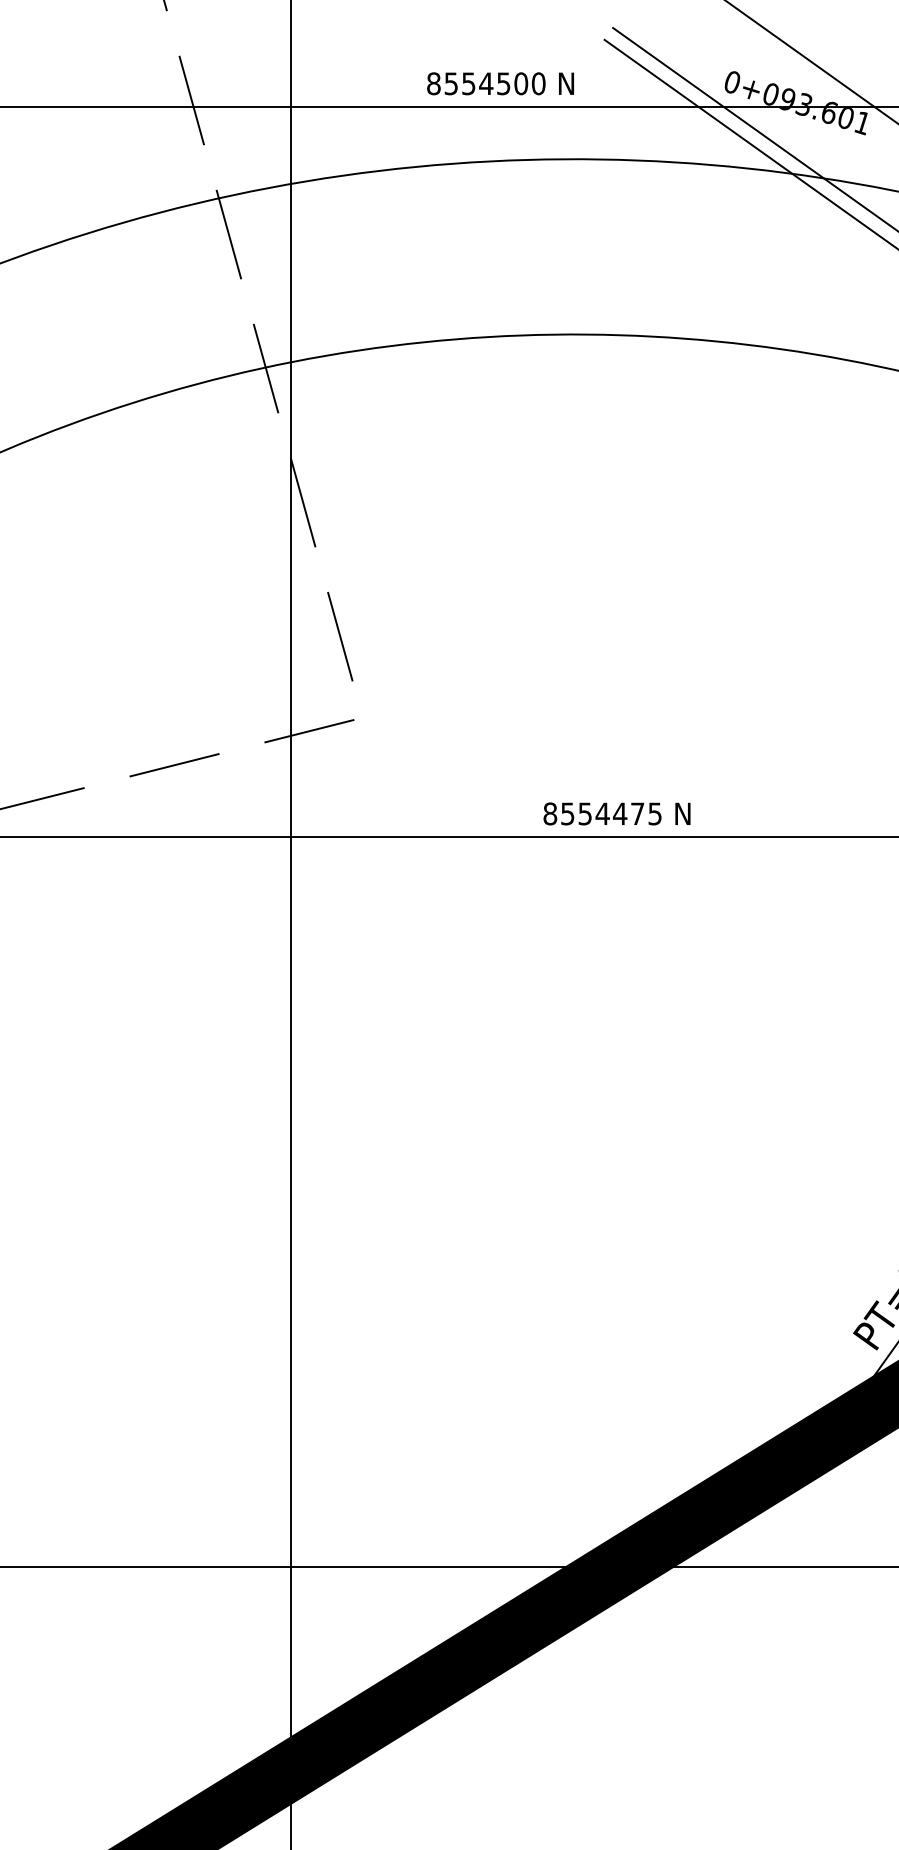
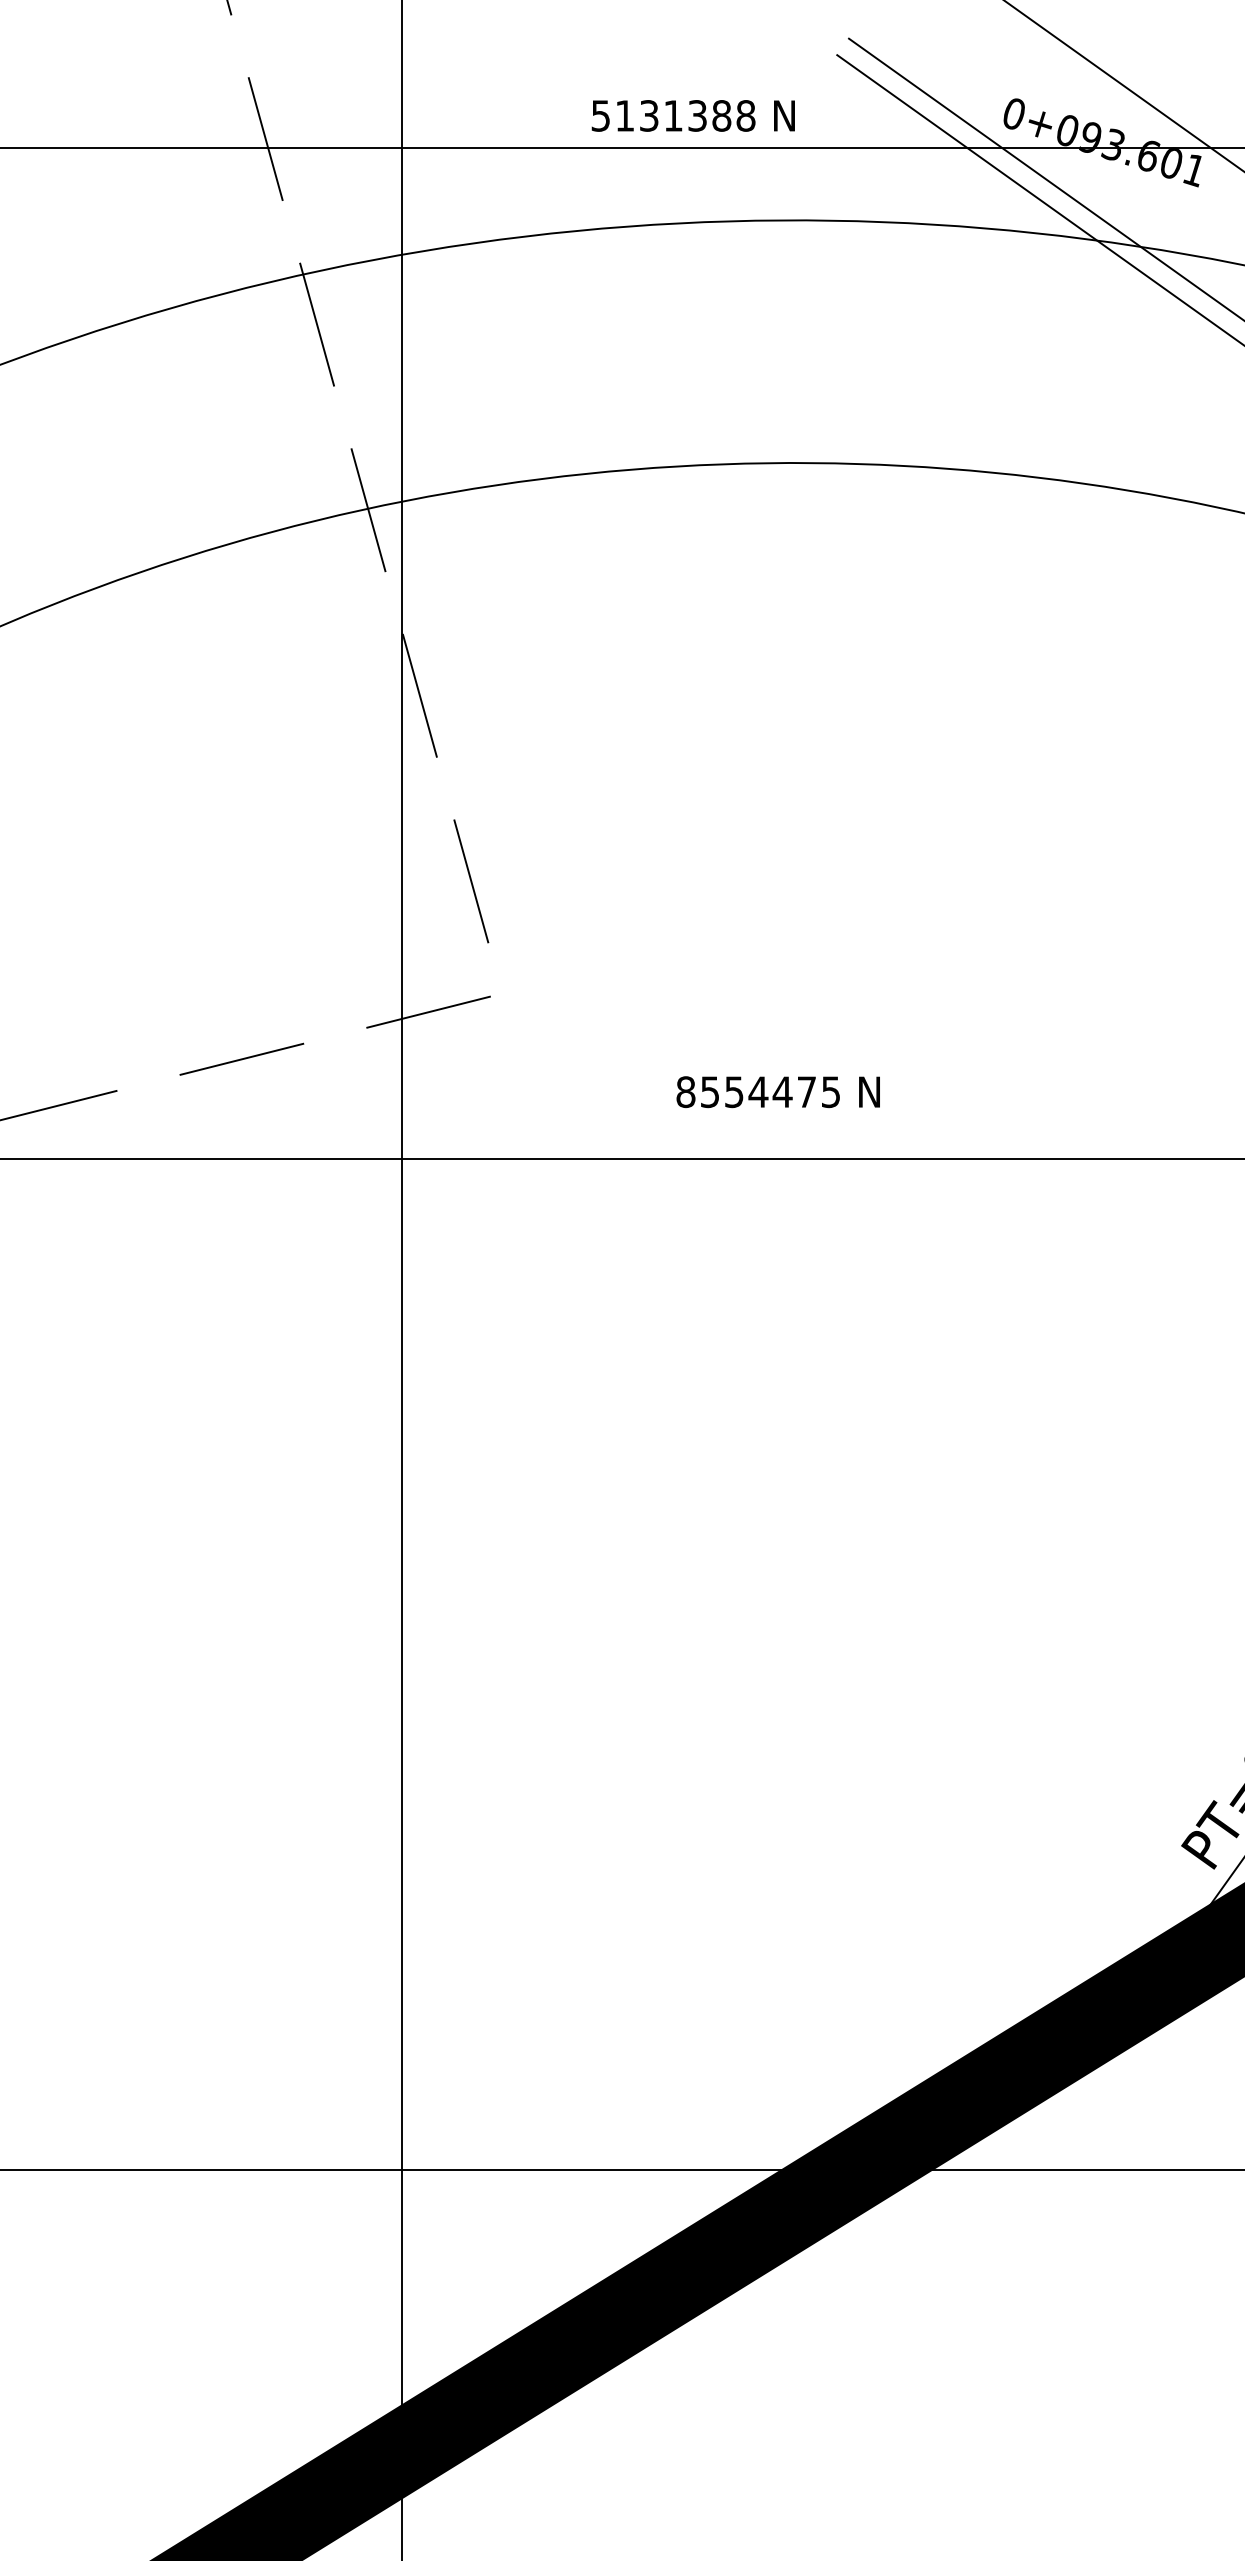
text: (486, 83) -> (673, 115), 8554500 -> 5131388
text: (616, 813) -> (777, 1091), moved

